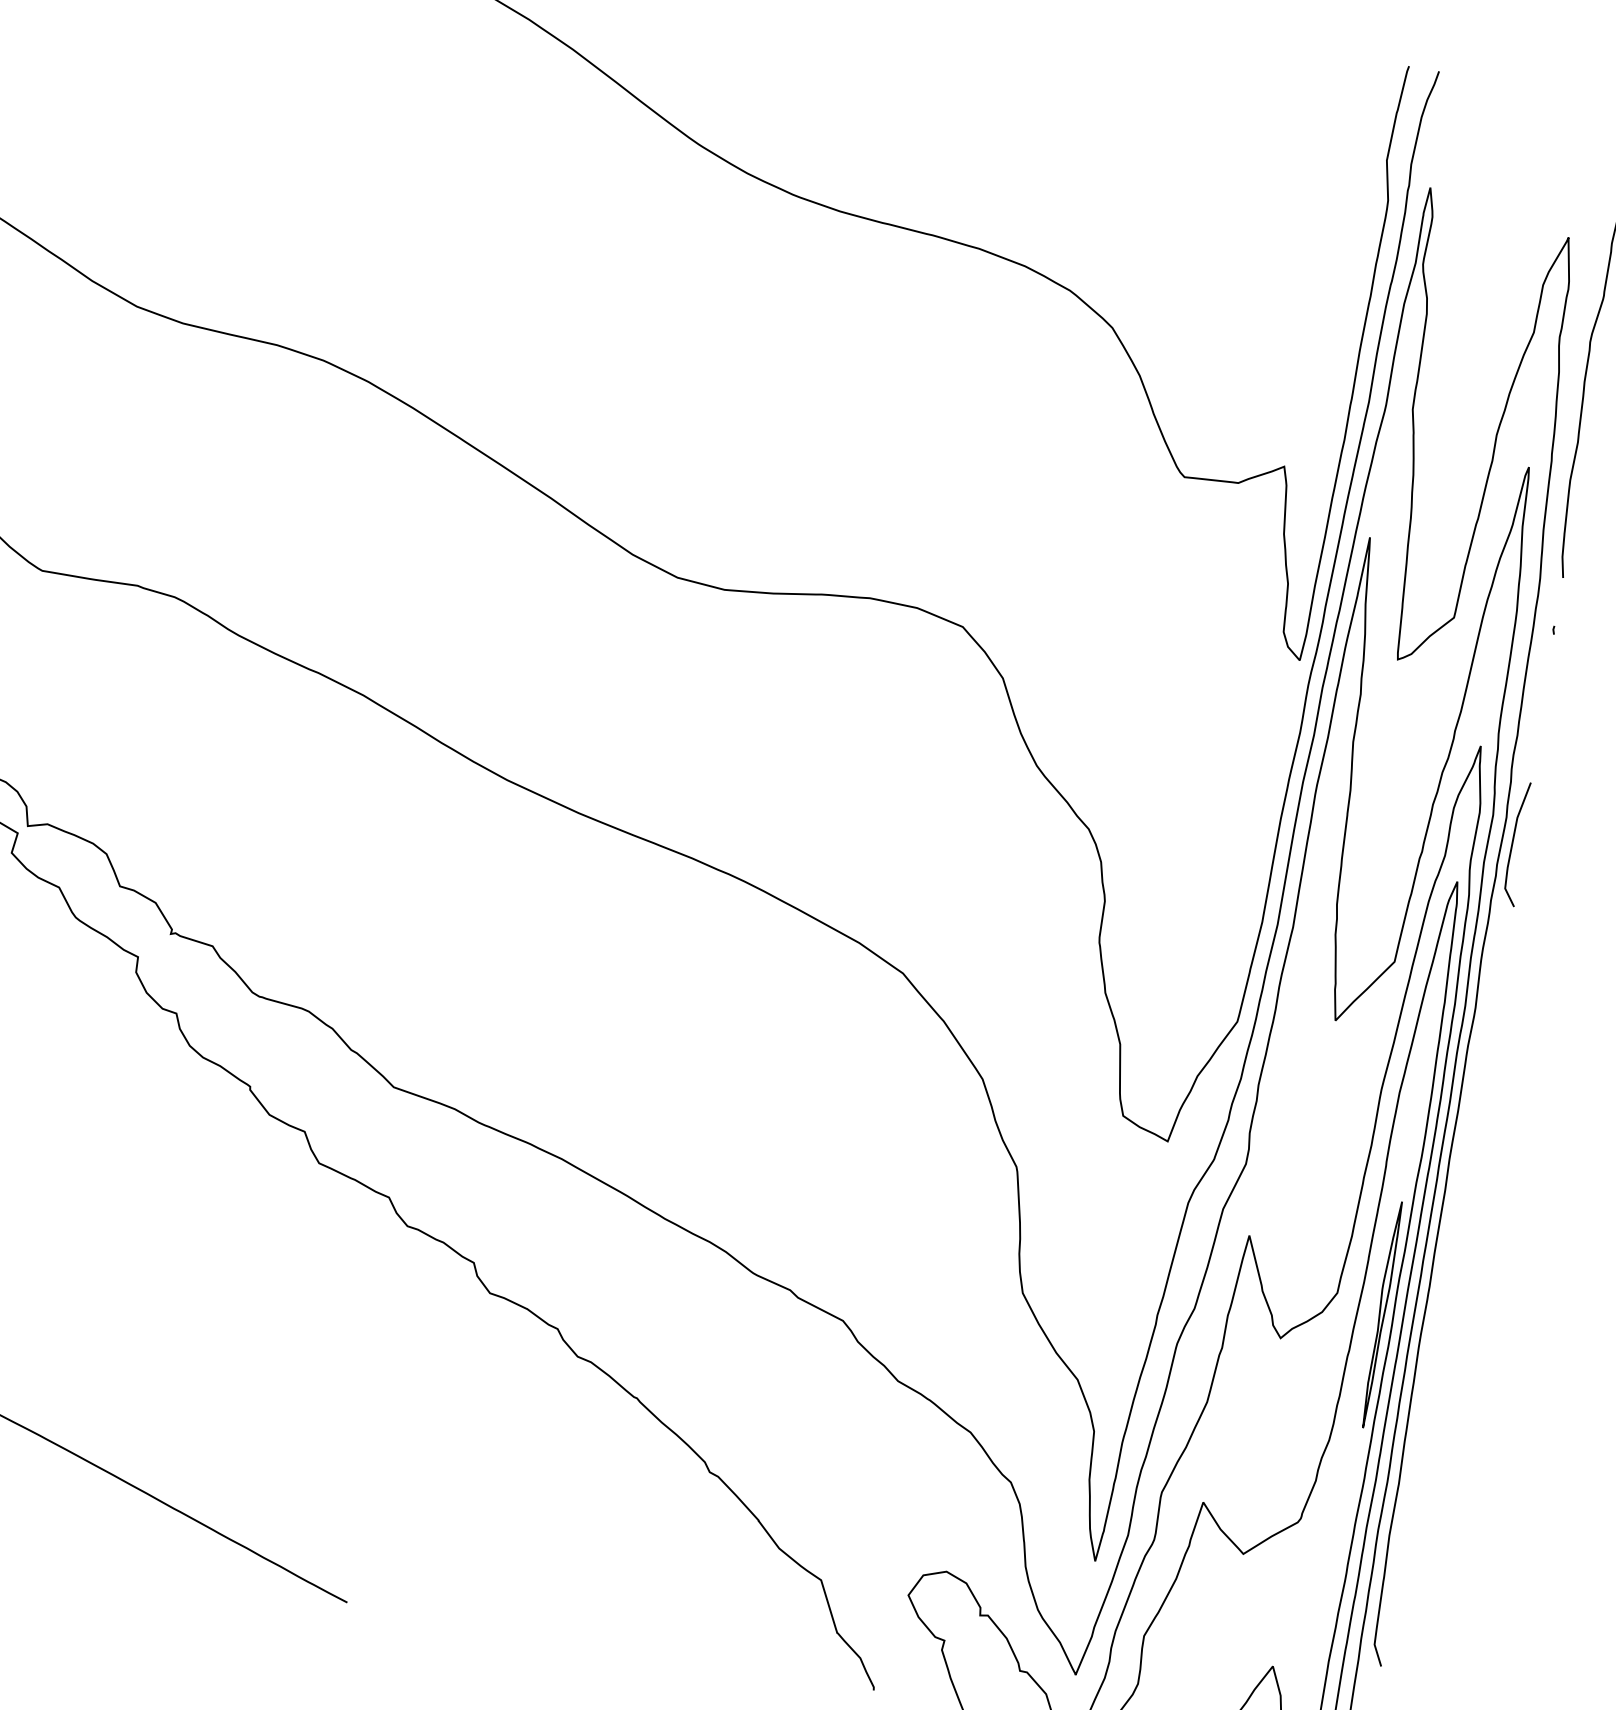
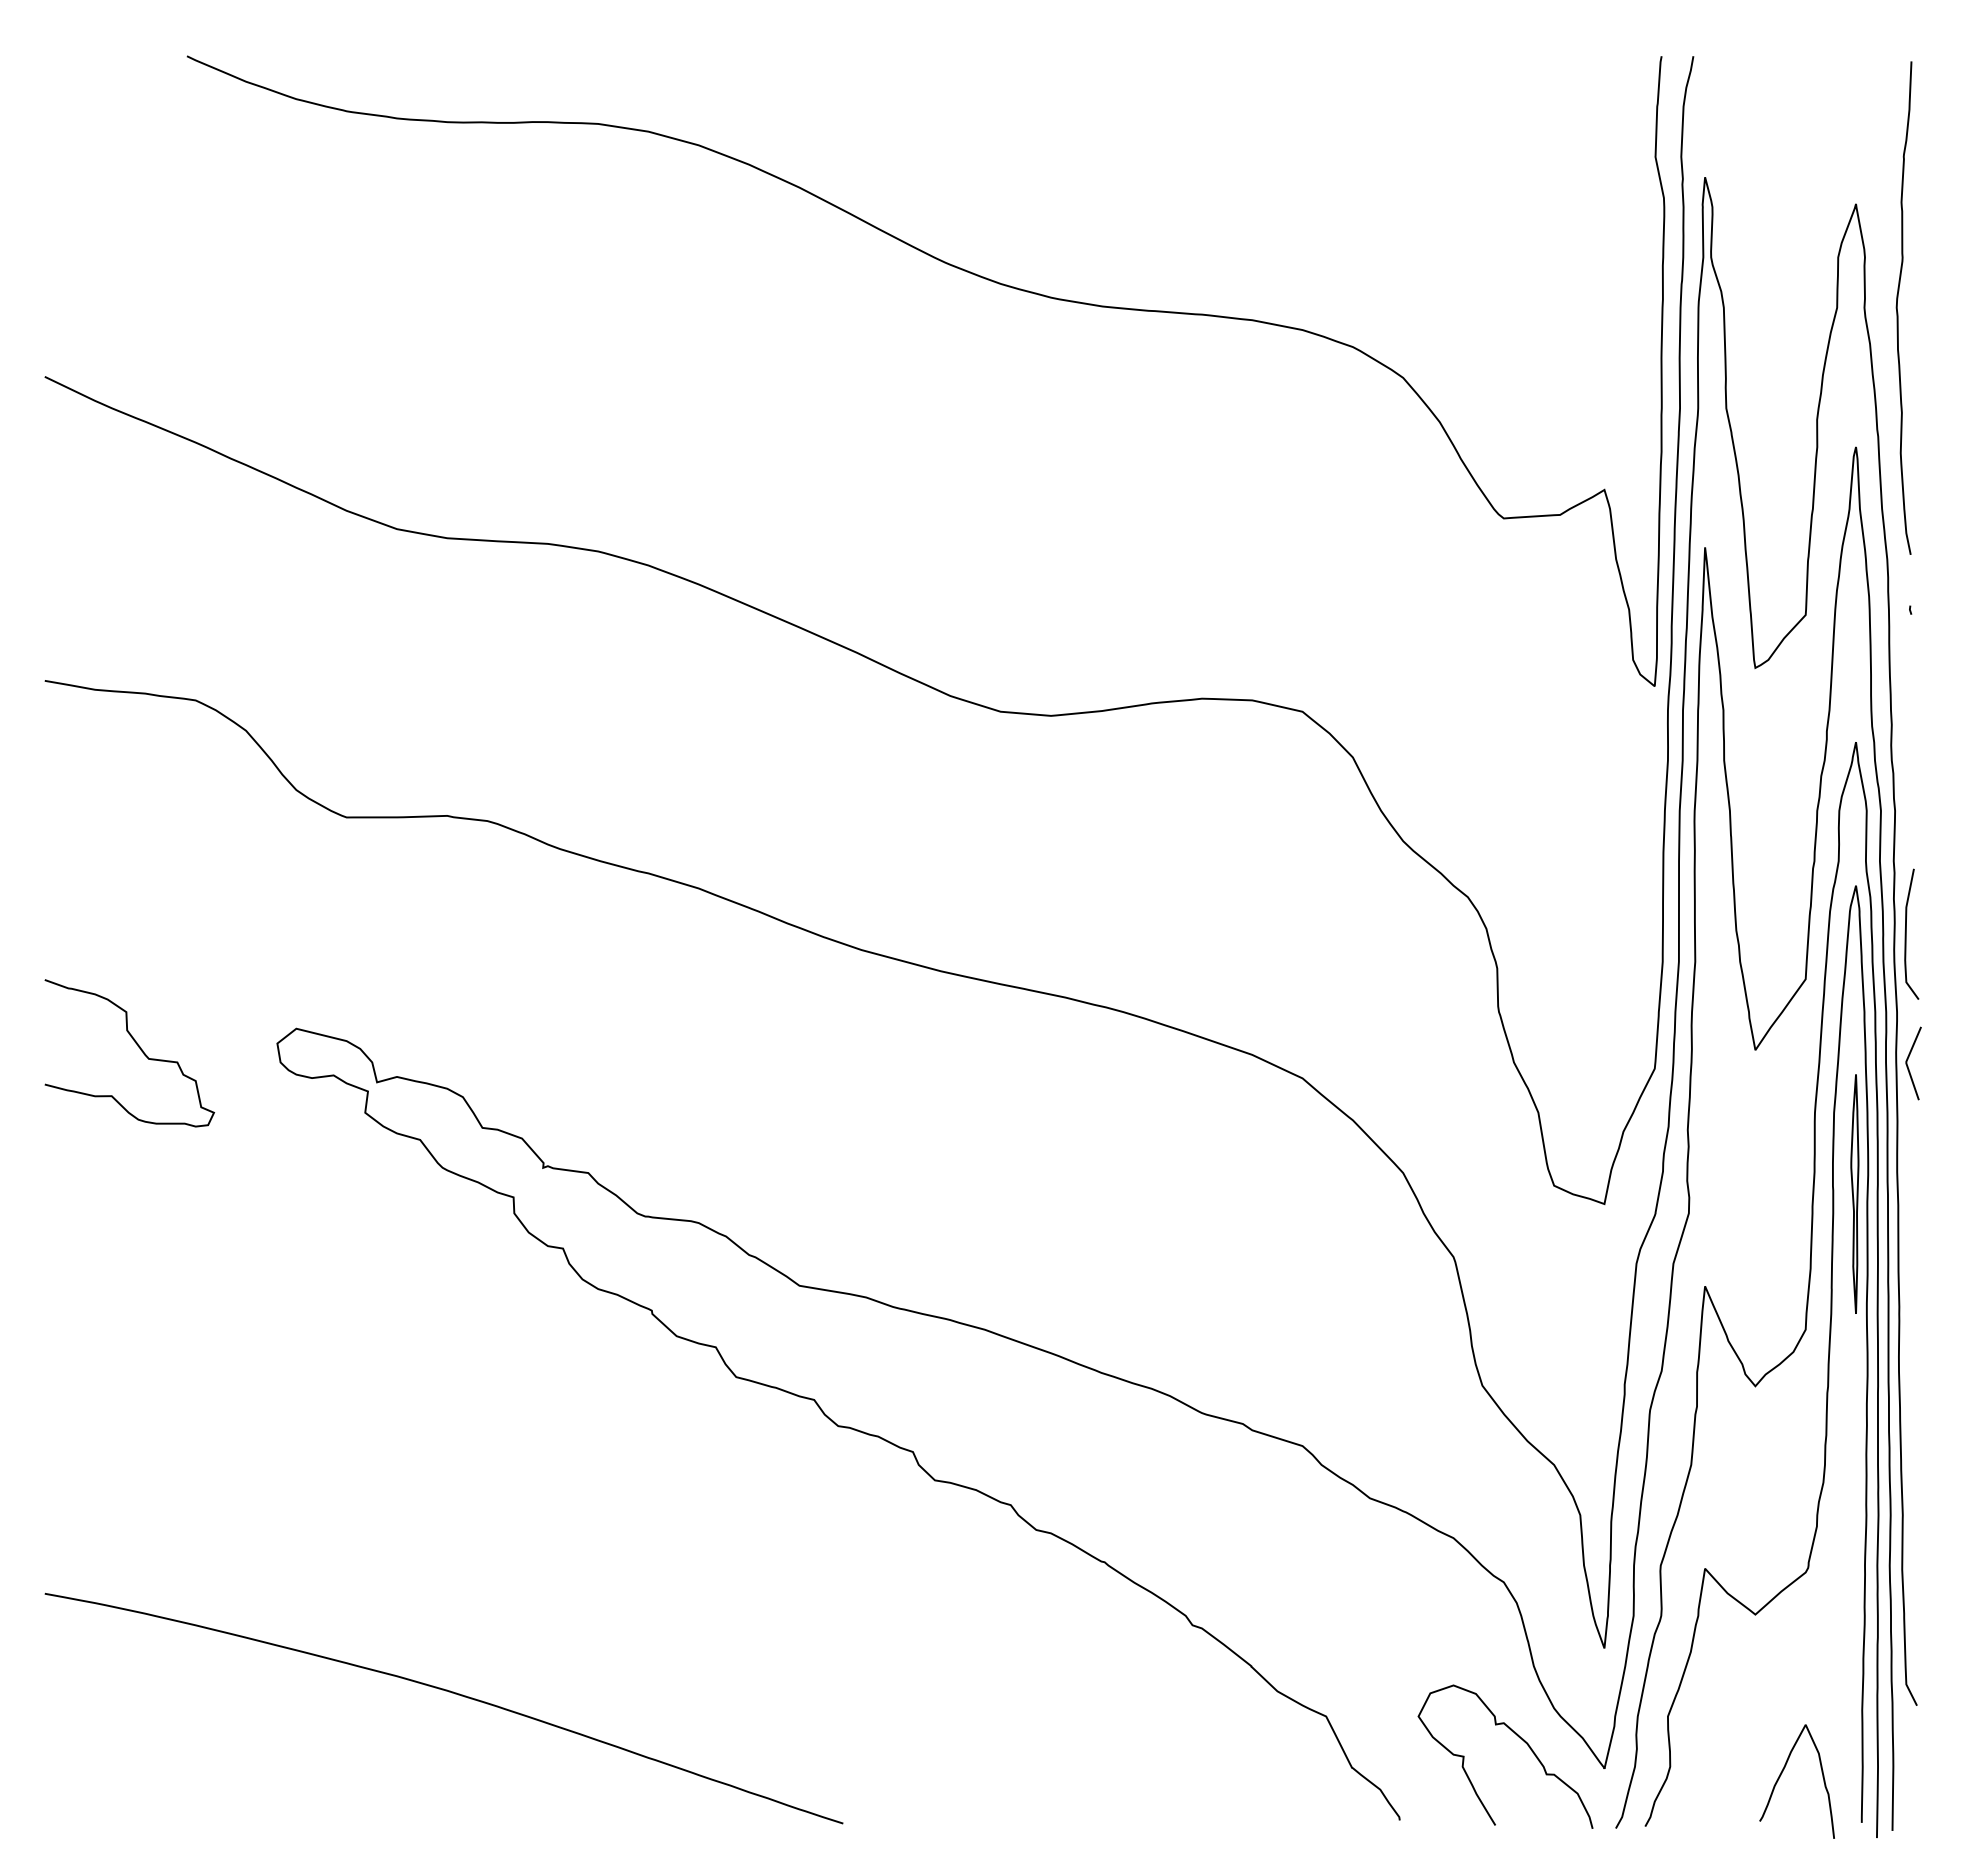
curve: (1513, 842) -> (1906, 933), moved
line: (1477, 1061) -> (1908, 1066), added
part: (1381, 1314) -> (1854, 1193), moved

